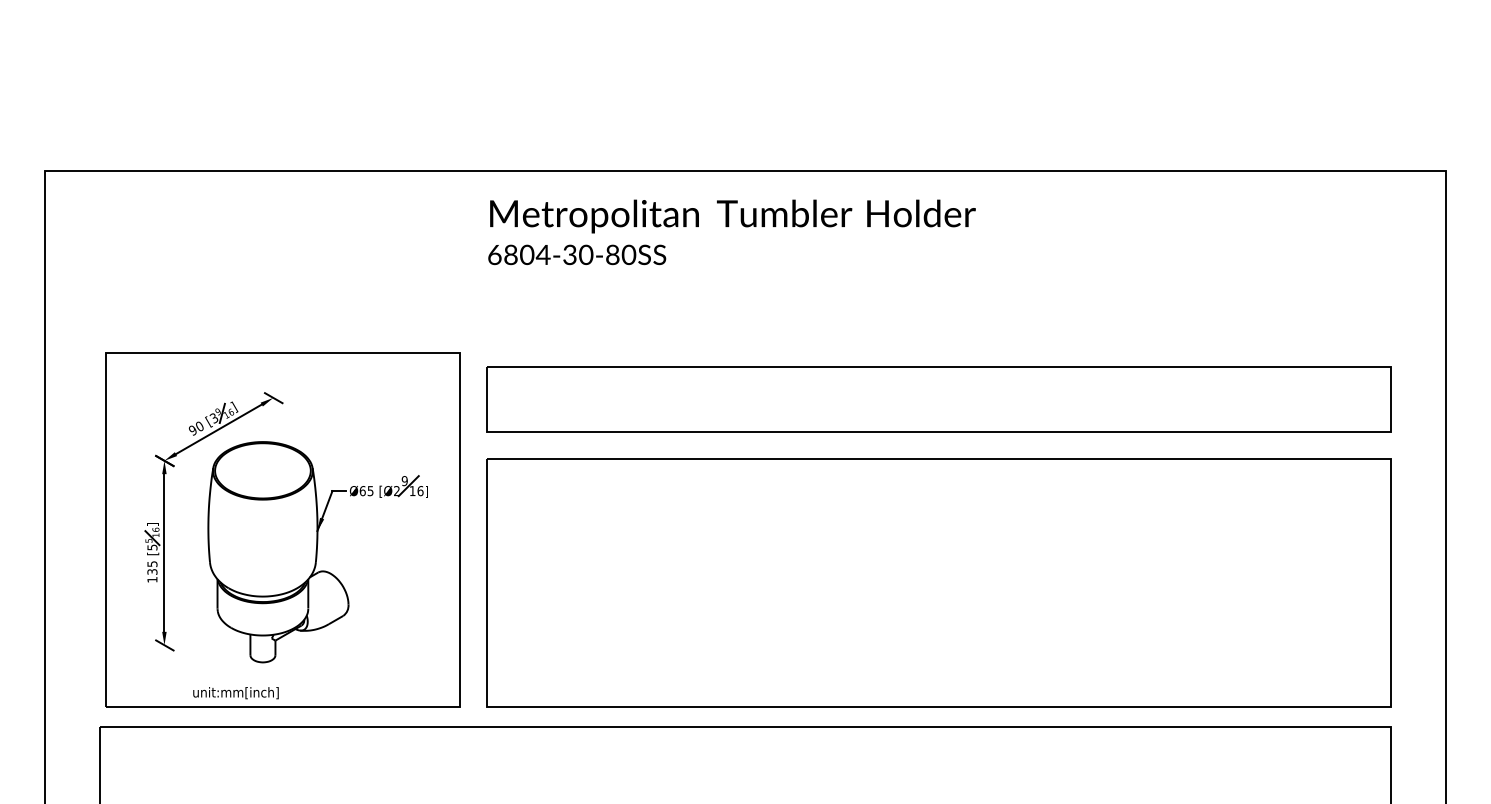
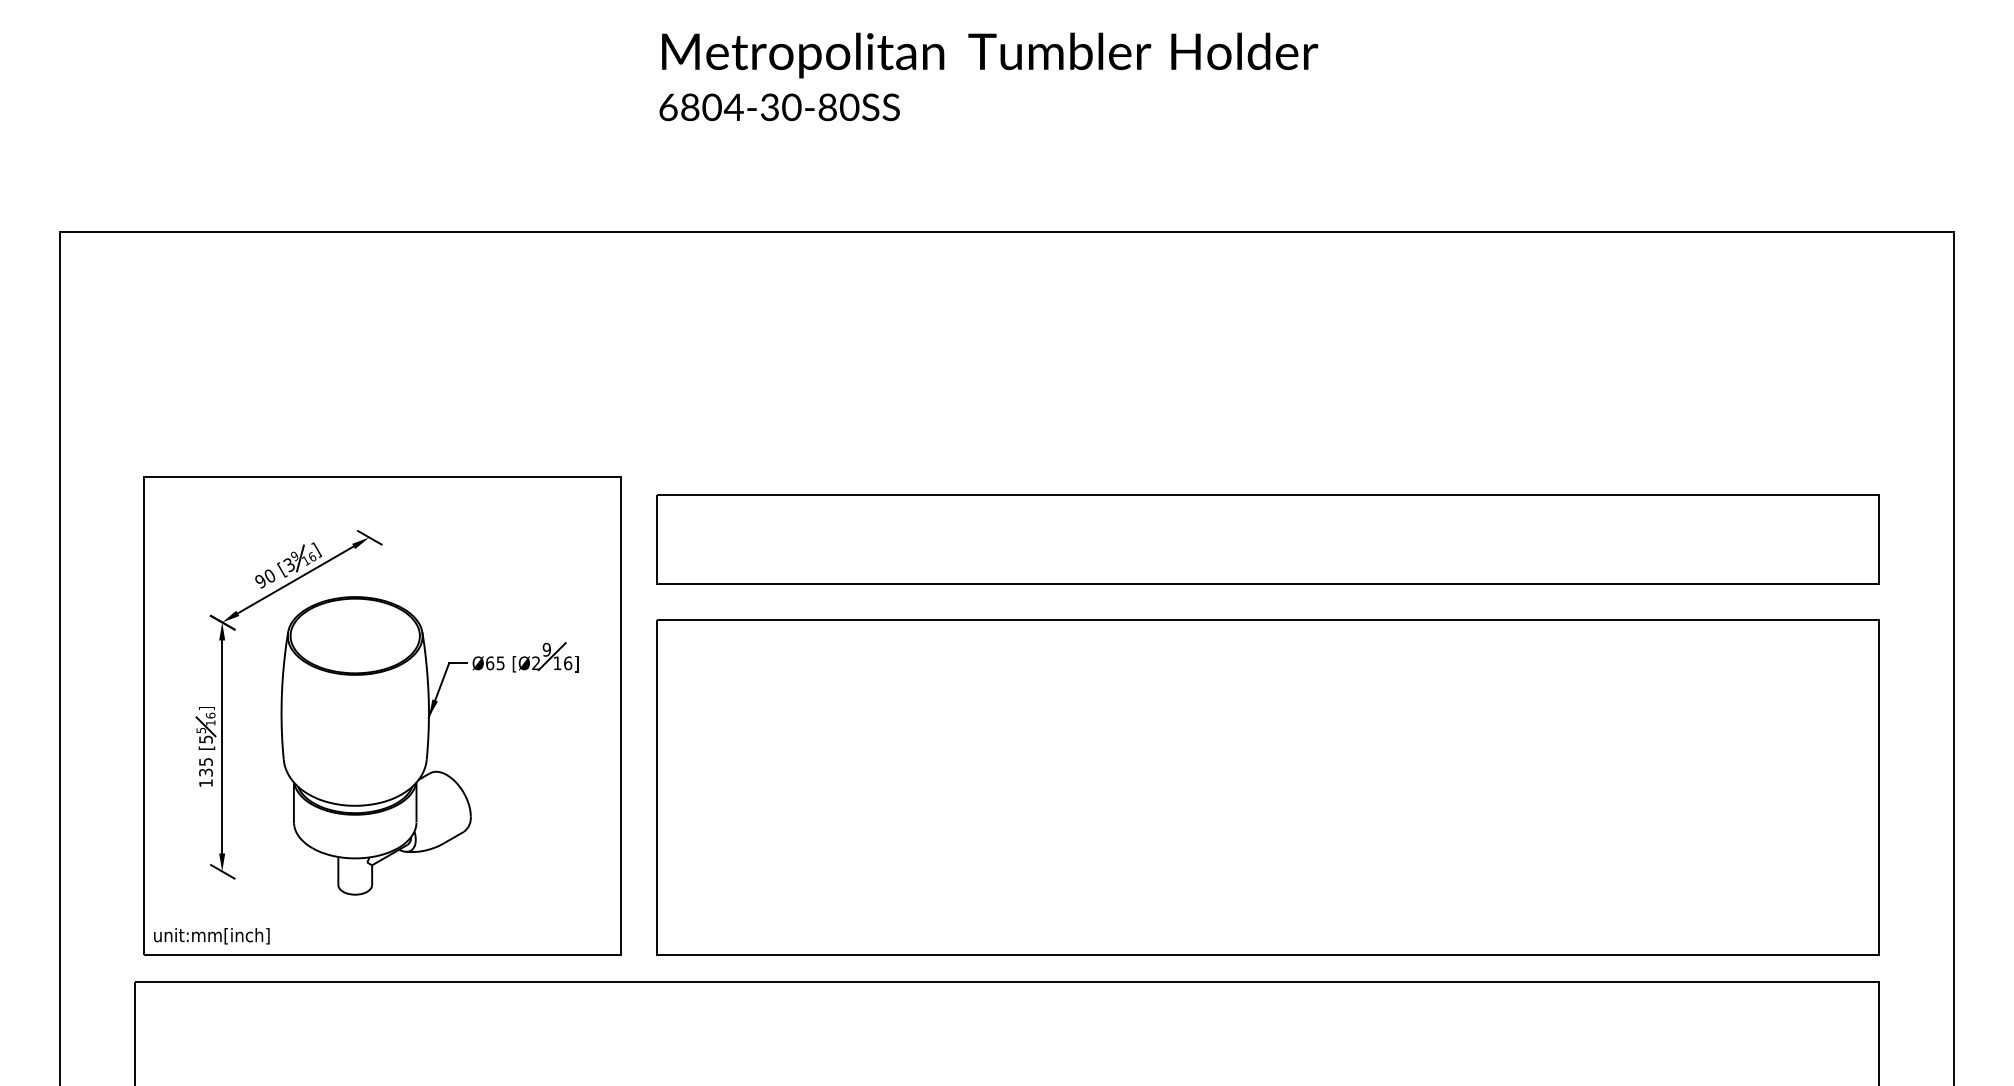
text: (731, 232) -> (988, 76), moved
text: (235, 693) -> (211, 936), moved

